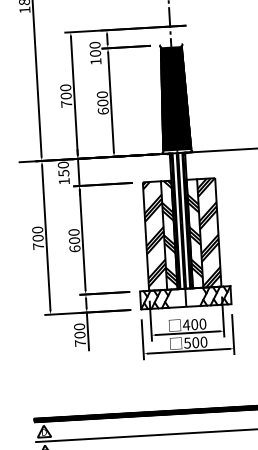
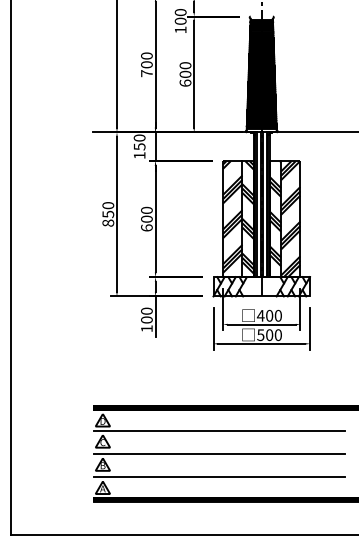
text: (38, 242) -> (108, 218), 700 -> 850
text: (80, 343) -> (146, 328), 700 -> 100

